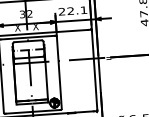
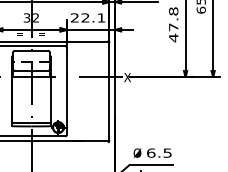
text: (35, 27) -> (41, 34), X -> =
text: (17, 28) -> (19, 34), X -> =
text: (108, 57) -> (127, 77), = -> X

